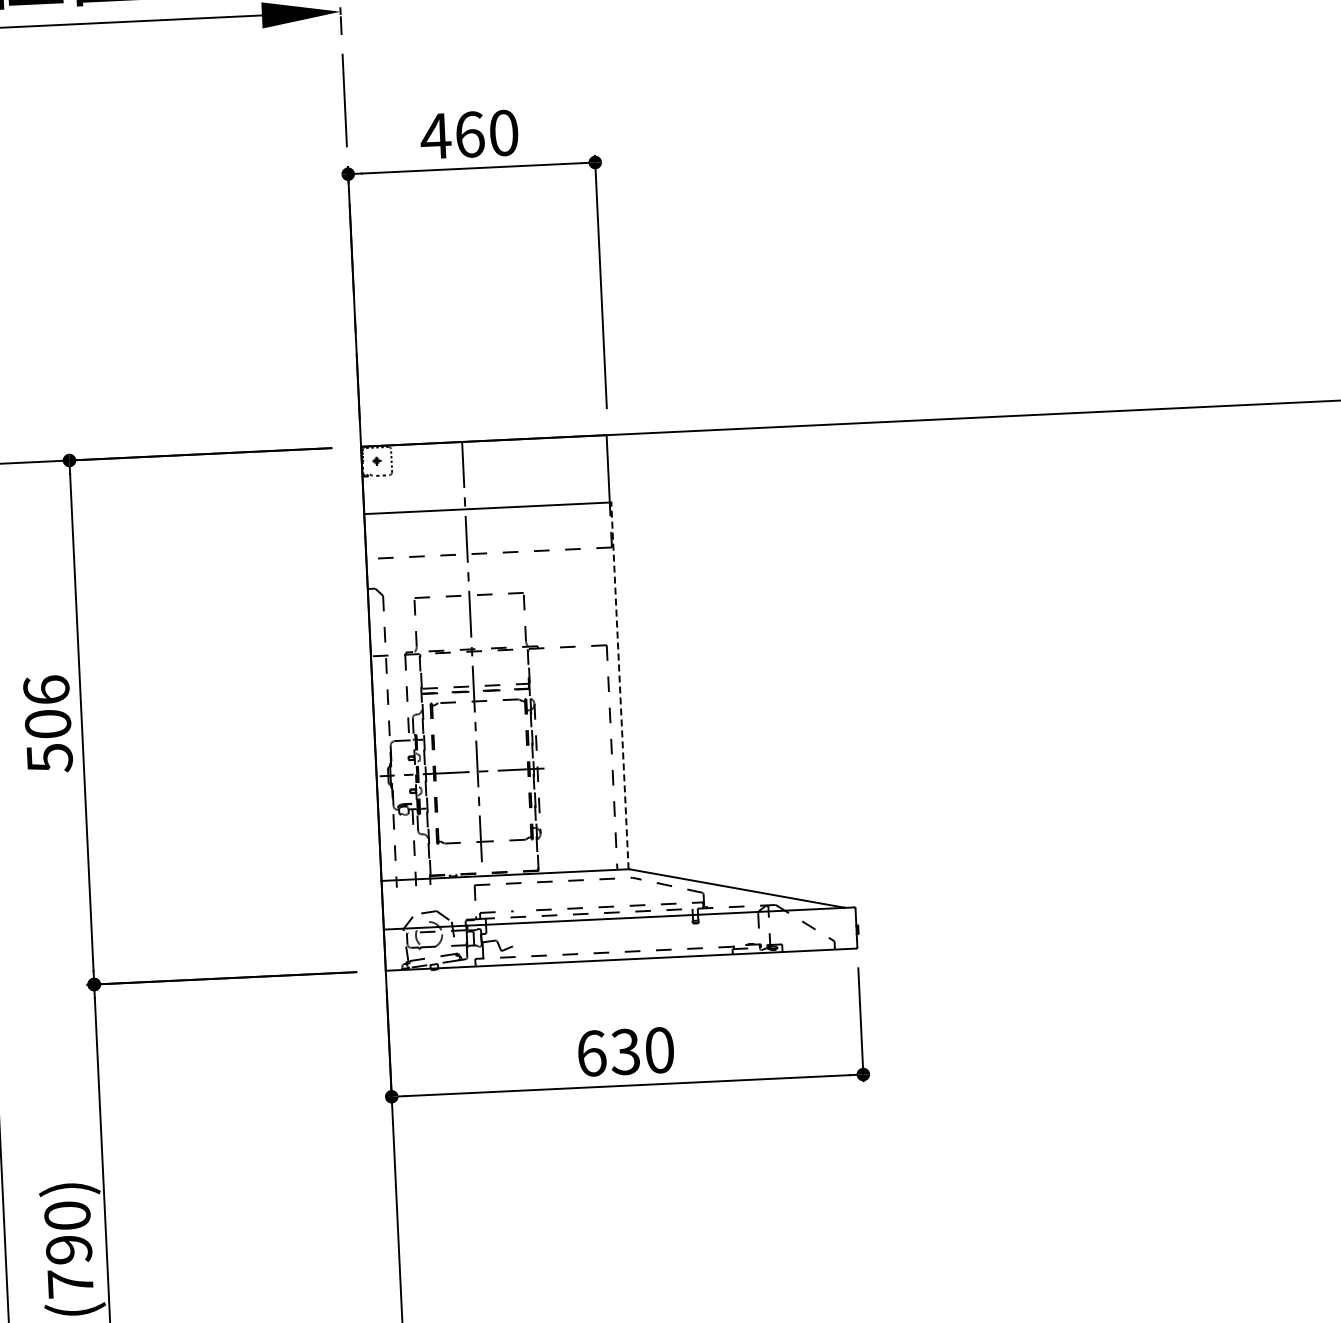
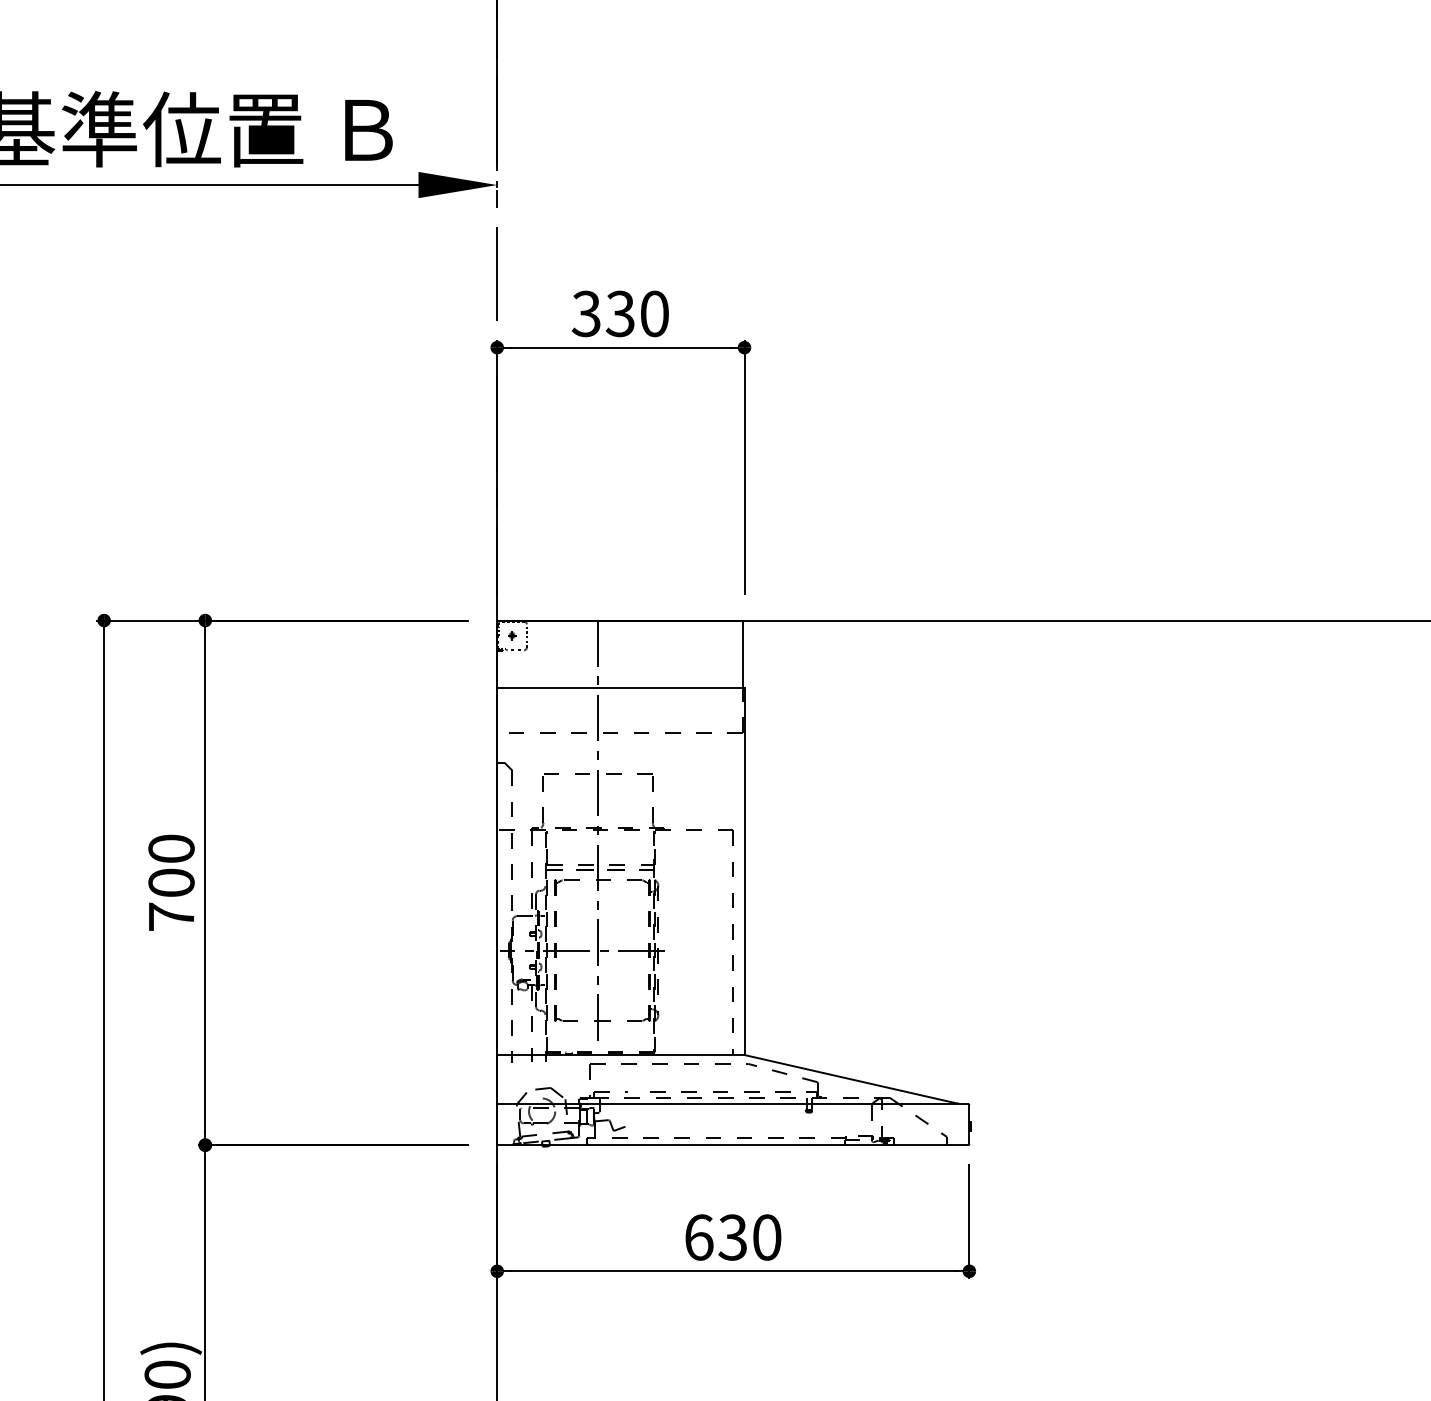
text: (452, 135) -> (603, 313), 460 -> 330
line: (619, 685) -> (744, 871), dashed -> solid
text: (48, 723) -> (171, 882), 506 -> 700

